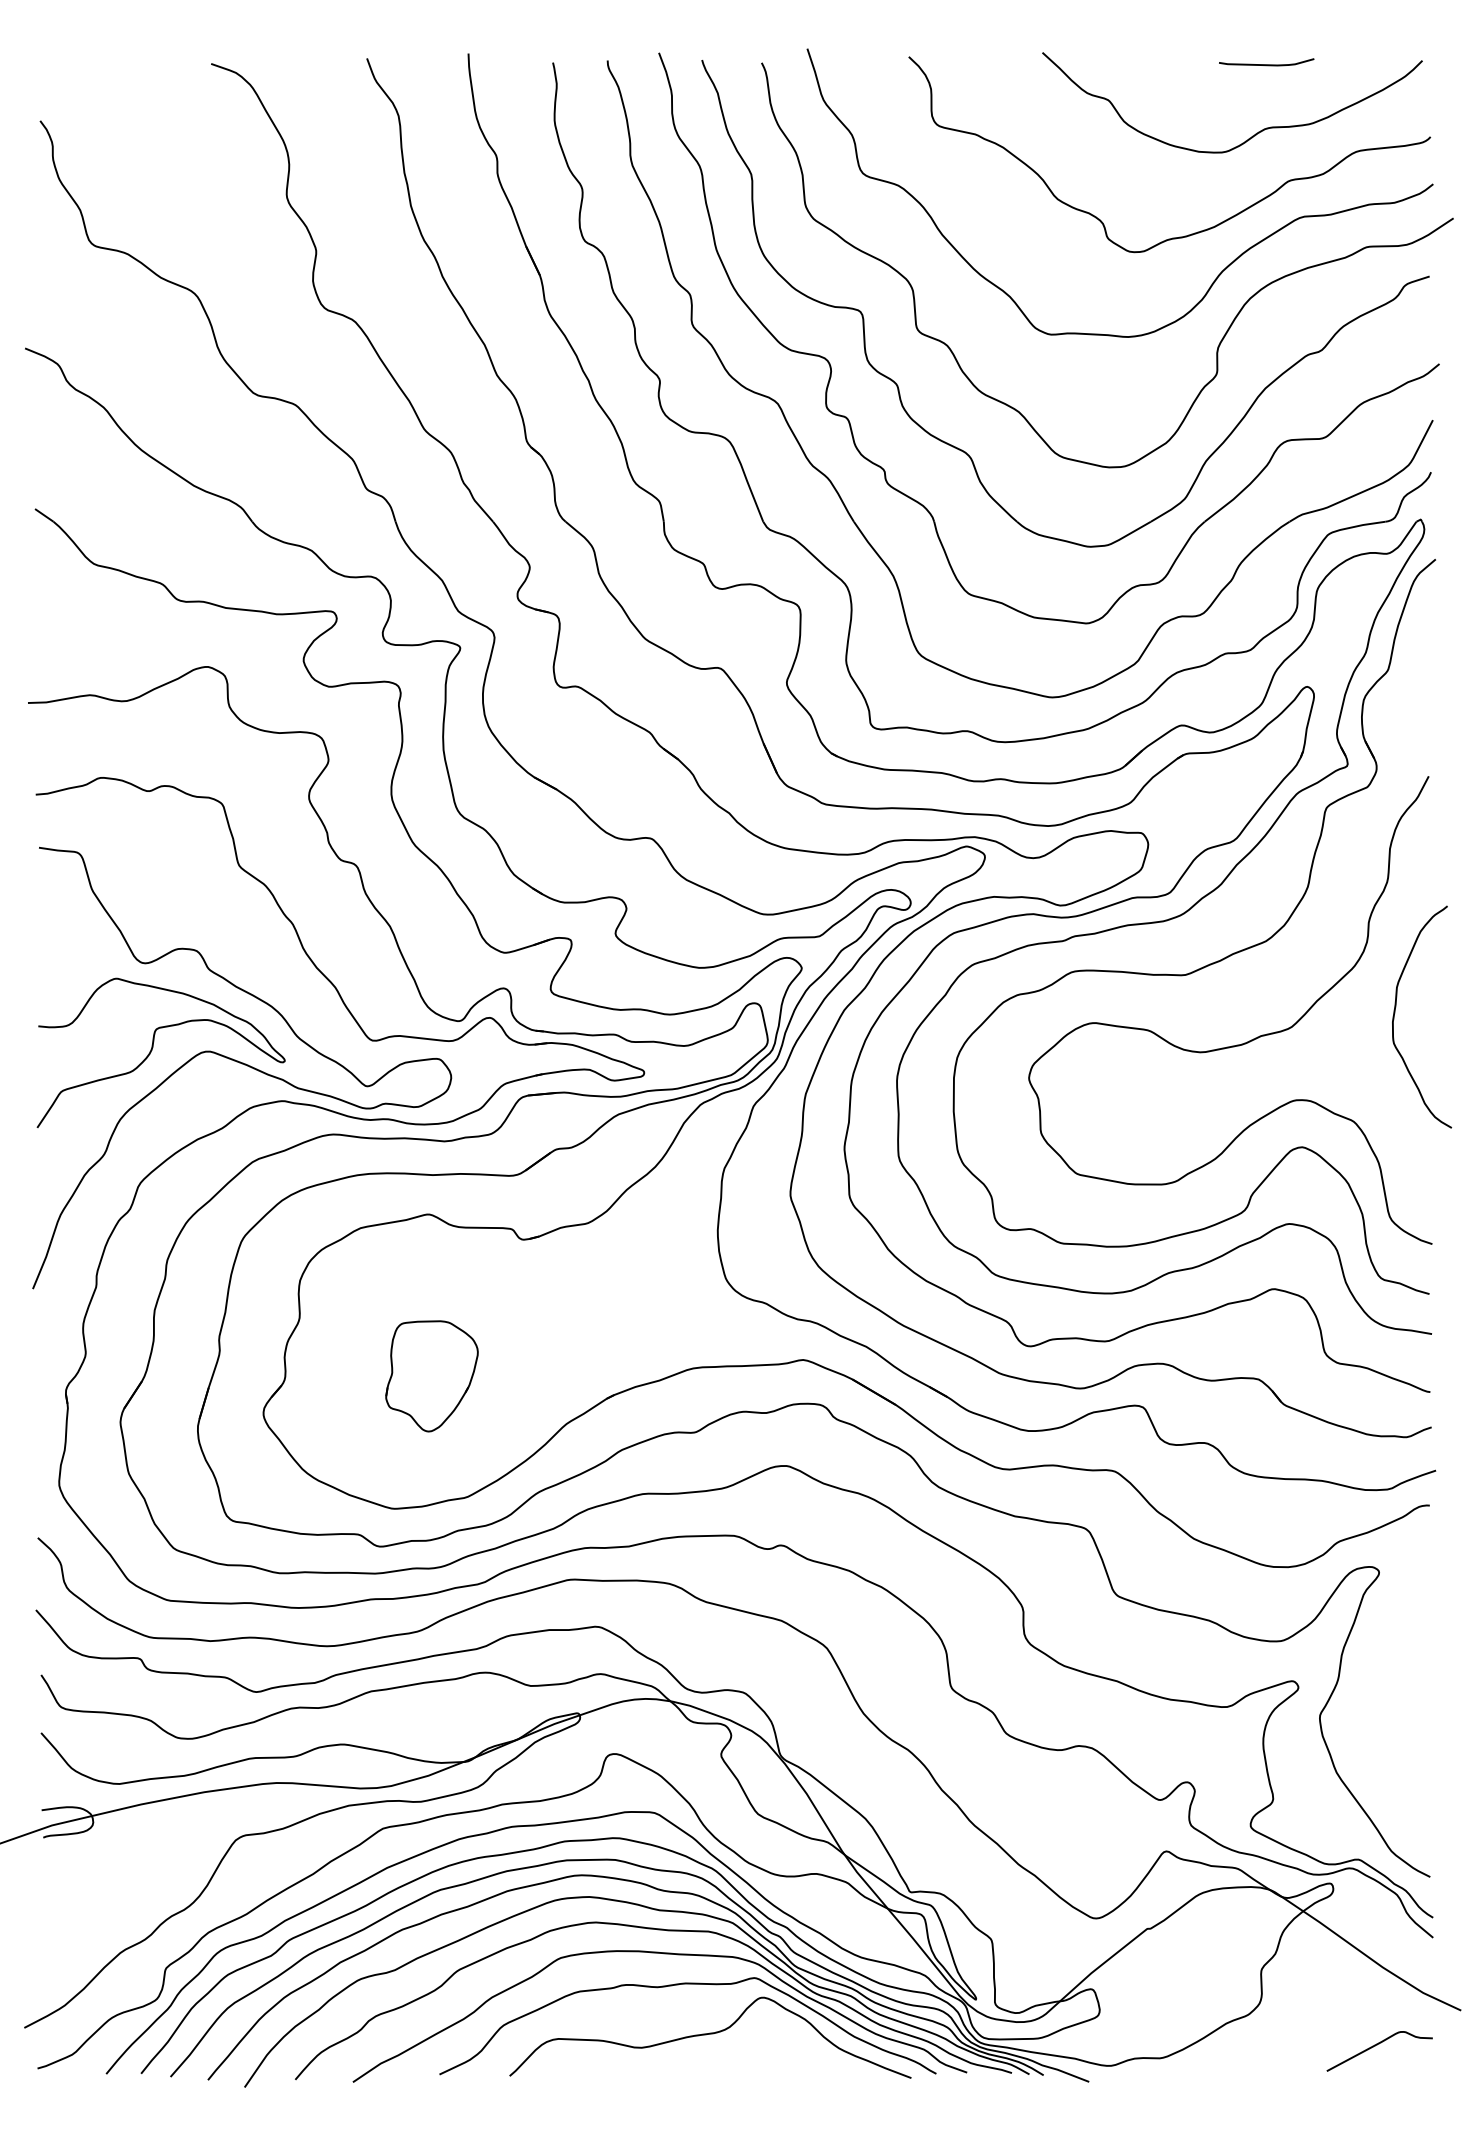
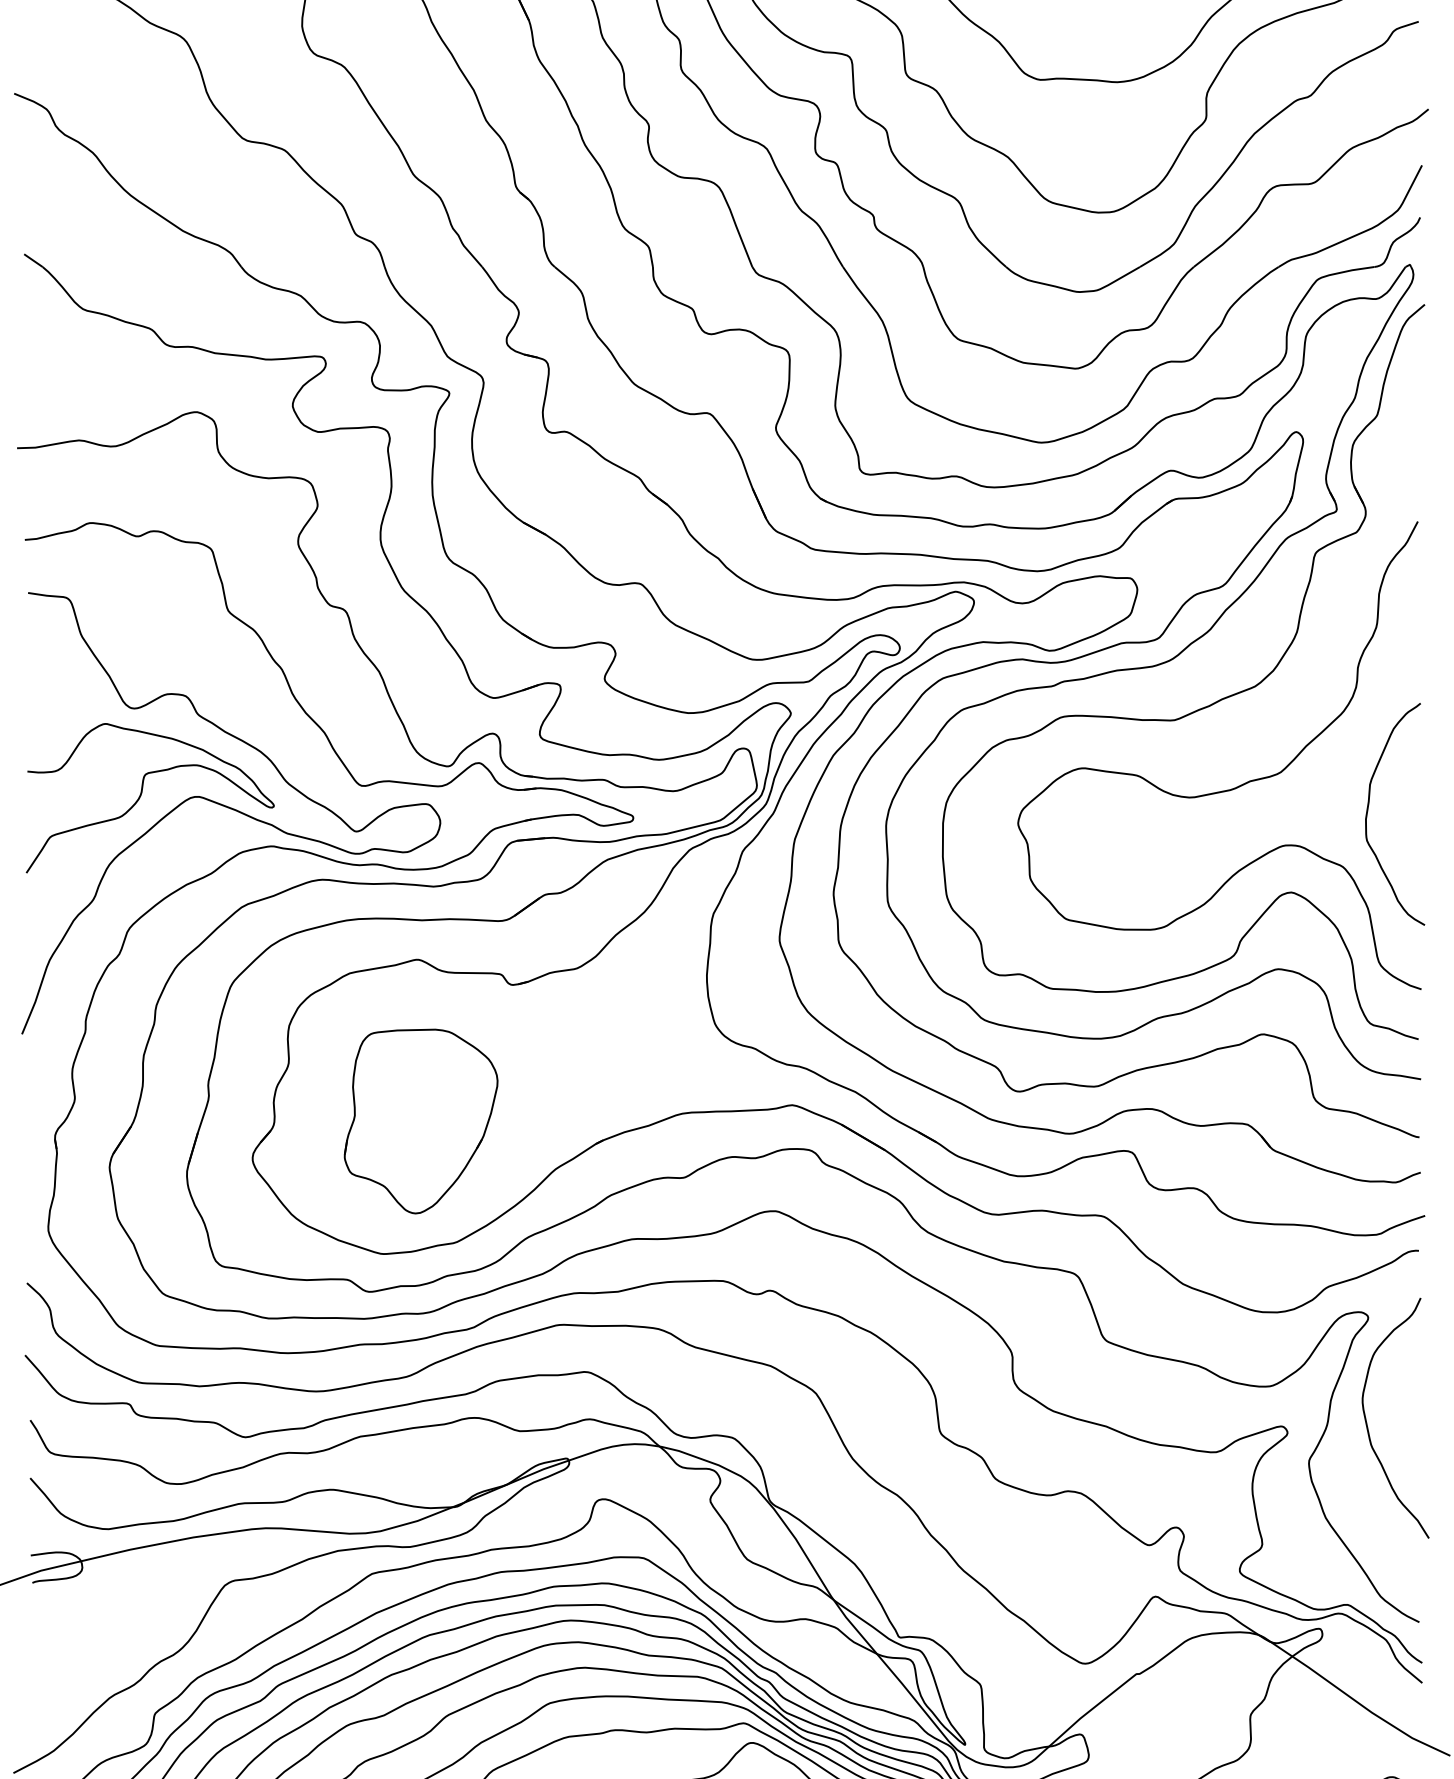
curve: (1395, 1013) -> (1368, 810), moved
part: (431, 1376) -> (420, 1121), size x1.67
curve: (1378, 1678) -> (1367, 1423), added

